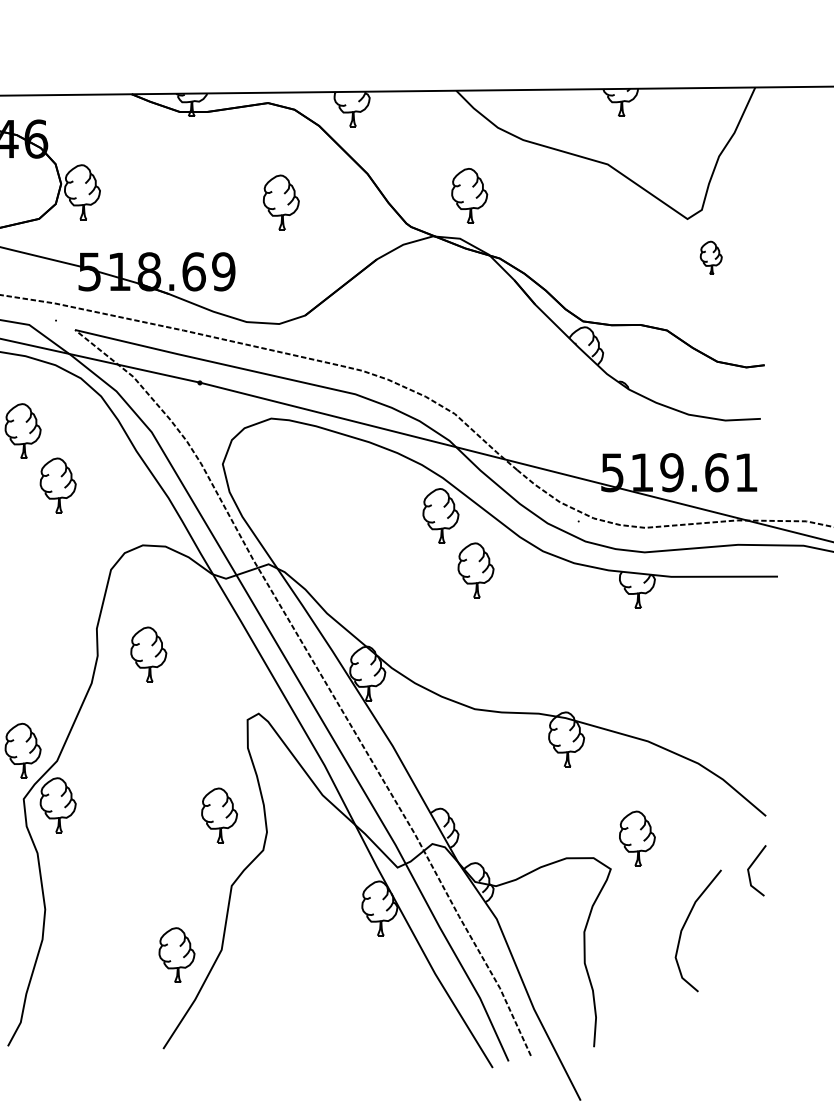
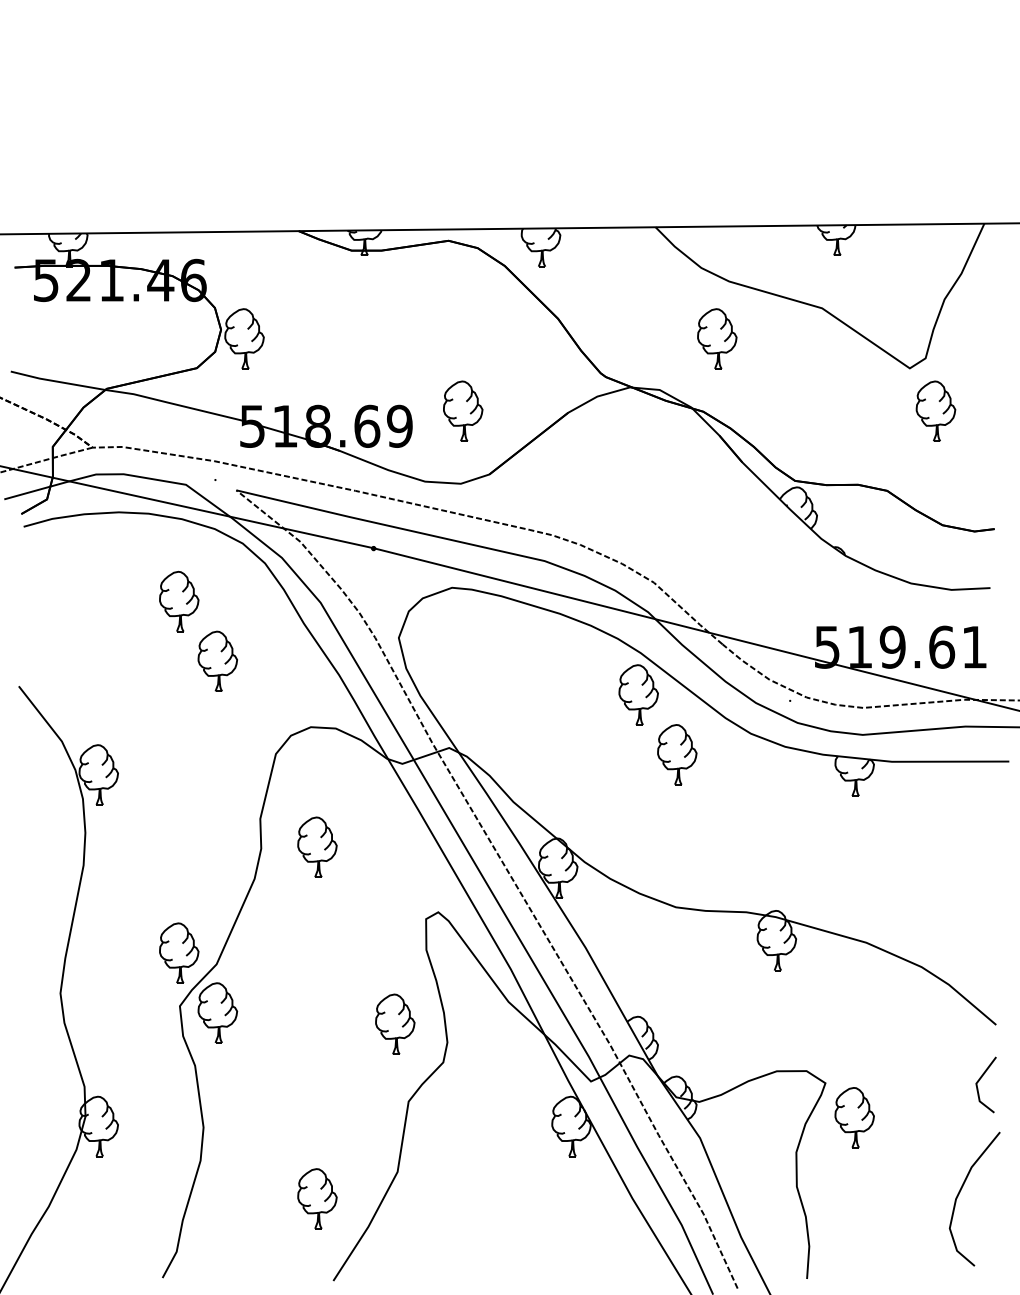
part: (469, 195) -> (717, 338), moved
part: (281, 201) -> (463, 410), moved
part: (710, 257) -> (935, 410), size x1.67
part: (637, 838) -> (854, 1117), moved
curve: (685, 924) -> (960, 1192), moved
part: (177, 954) -> (317, 1198), moved

